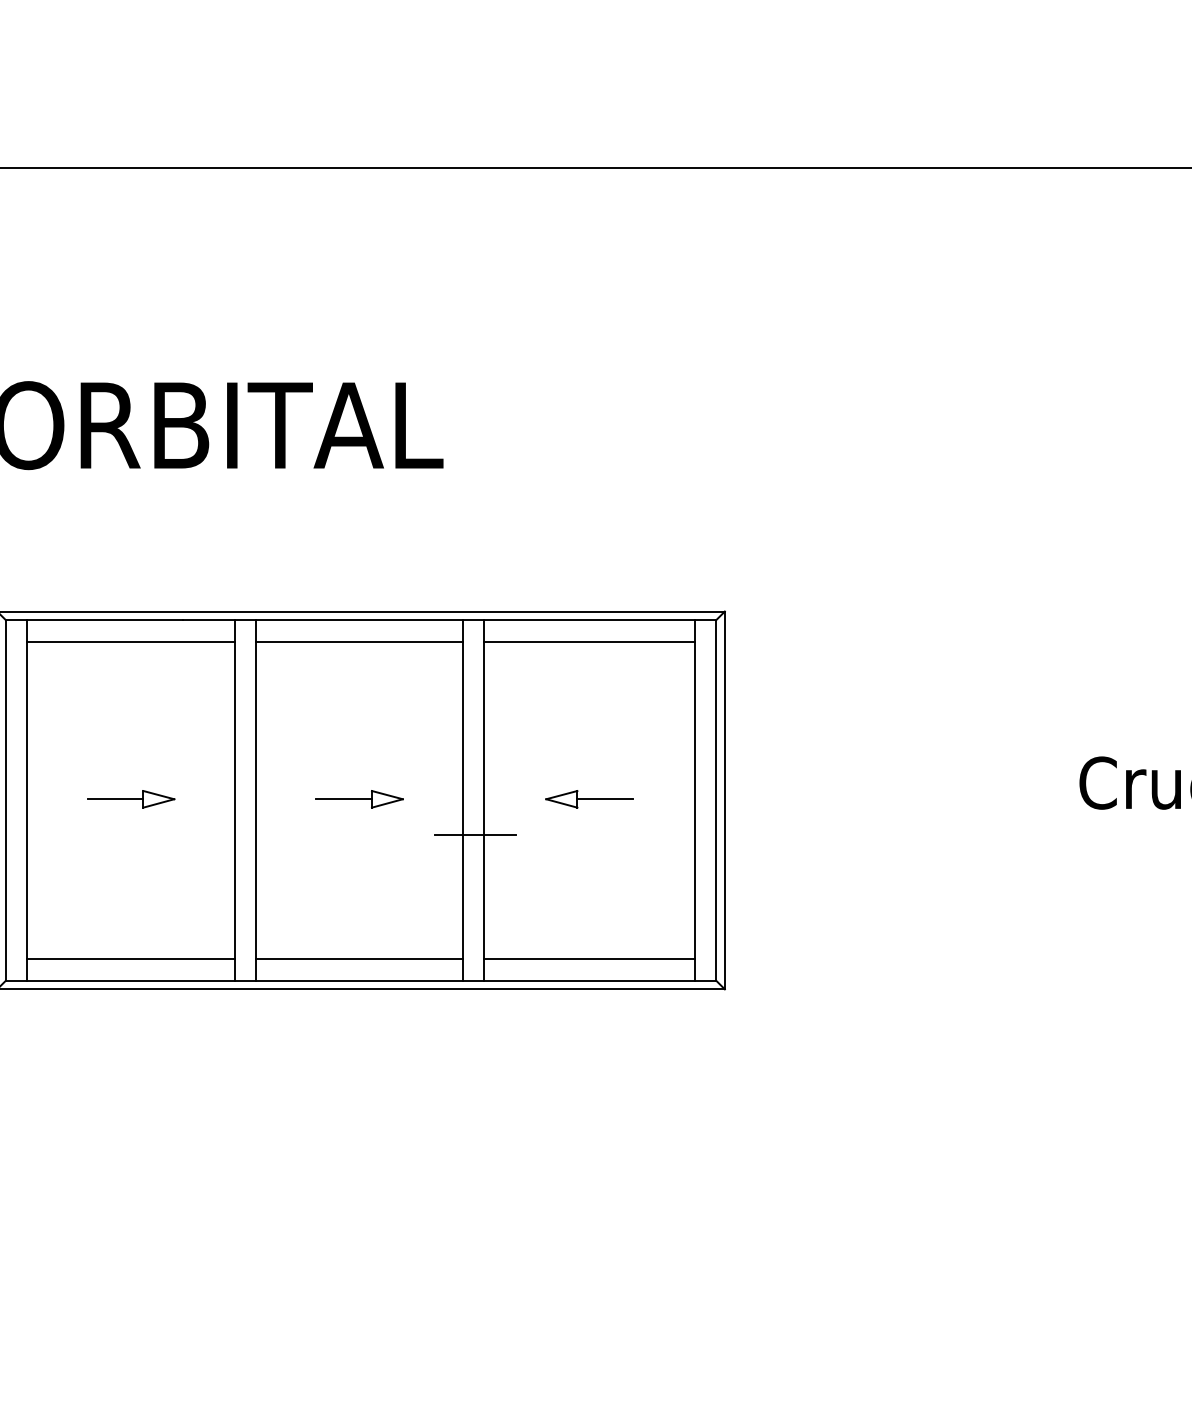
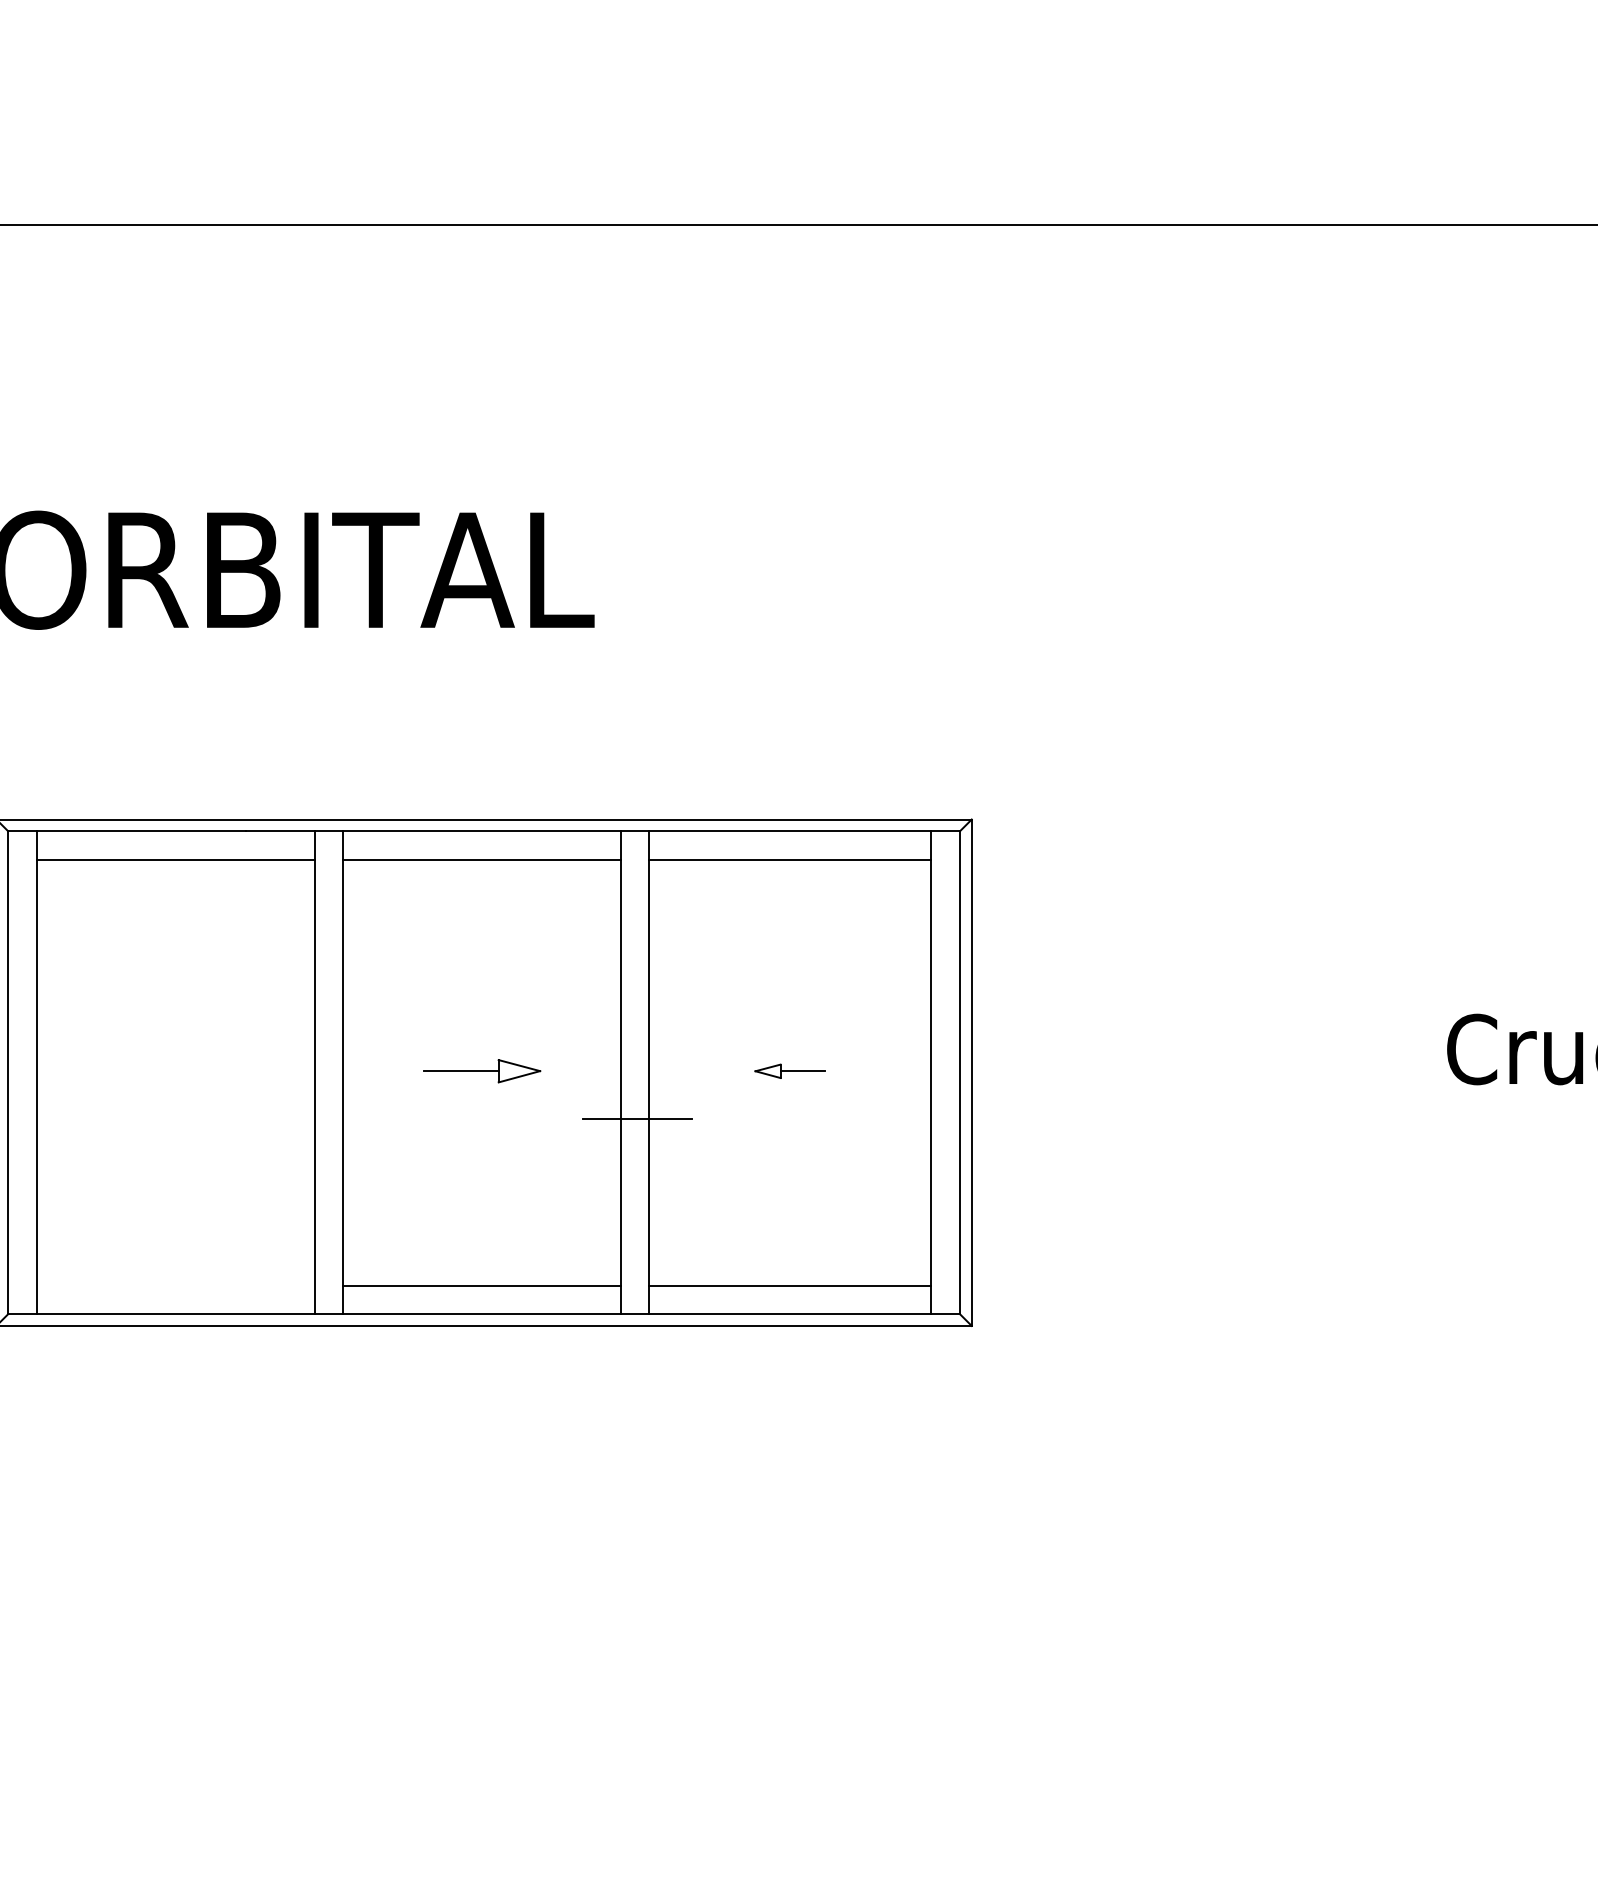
part: (131, 799) -> (176, 1071), removed
part: (589, 799) -> (790, 1071), size x0.6
line: (130, 959) -> (175, 1285), removed

